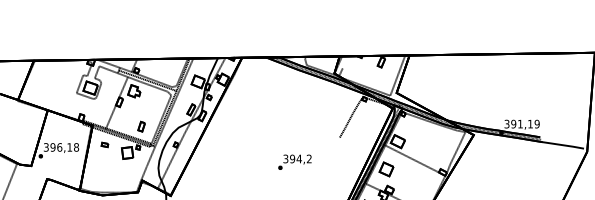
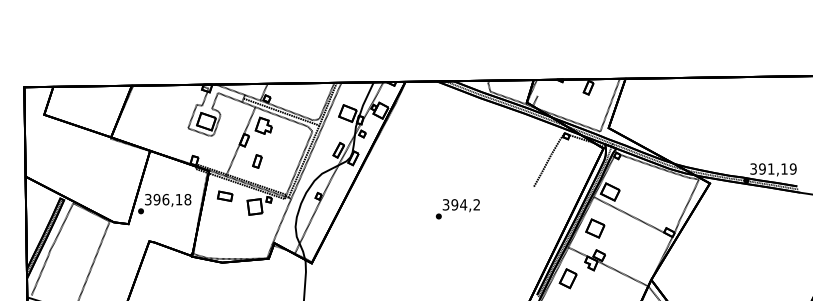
part: (141, 126) -> (257, 161), moved
part: (105, 145) -> (225, 196), size x1.67
text: (294, 162) -> (457, 209), moved

